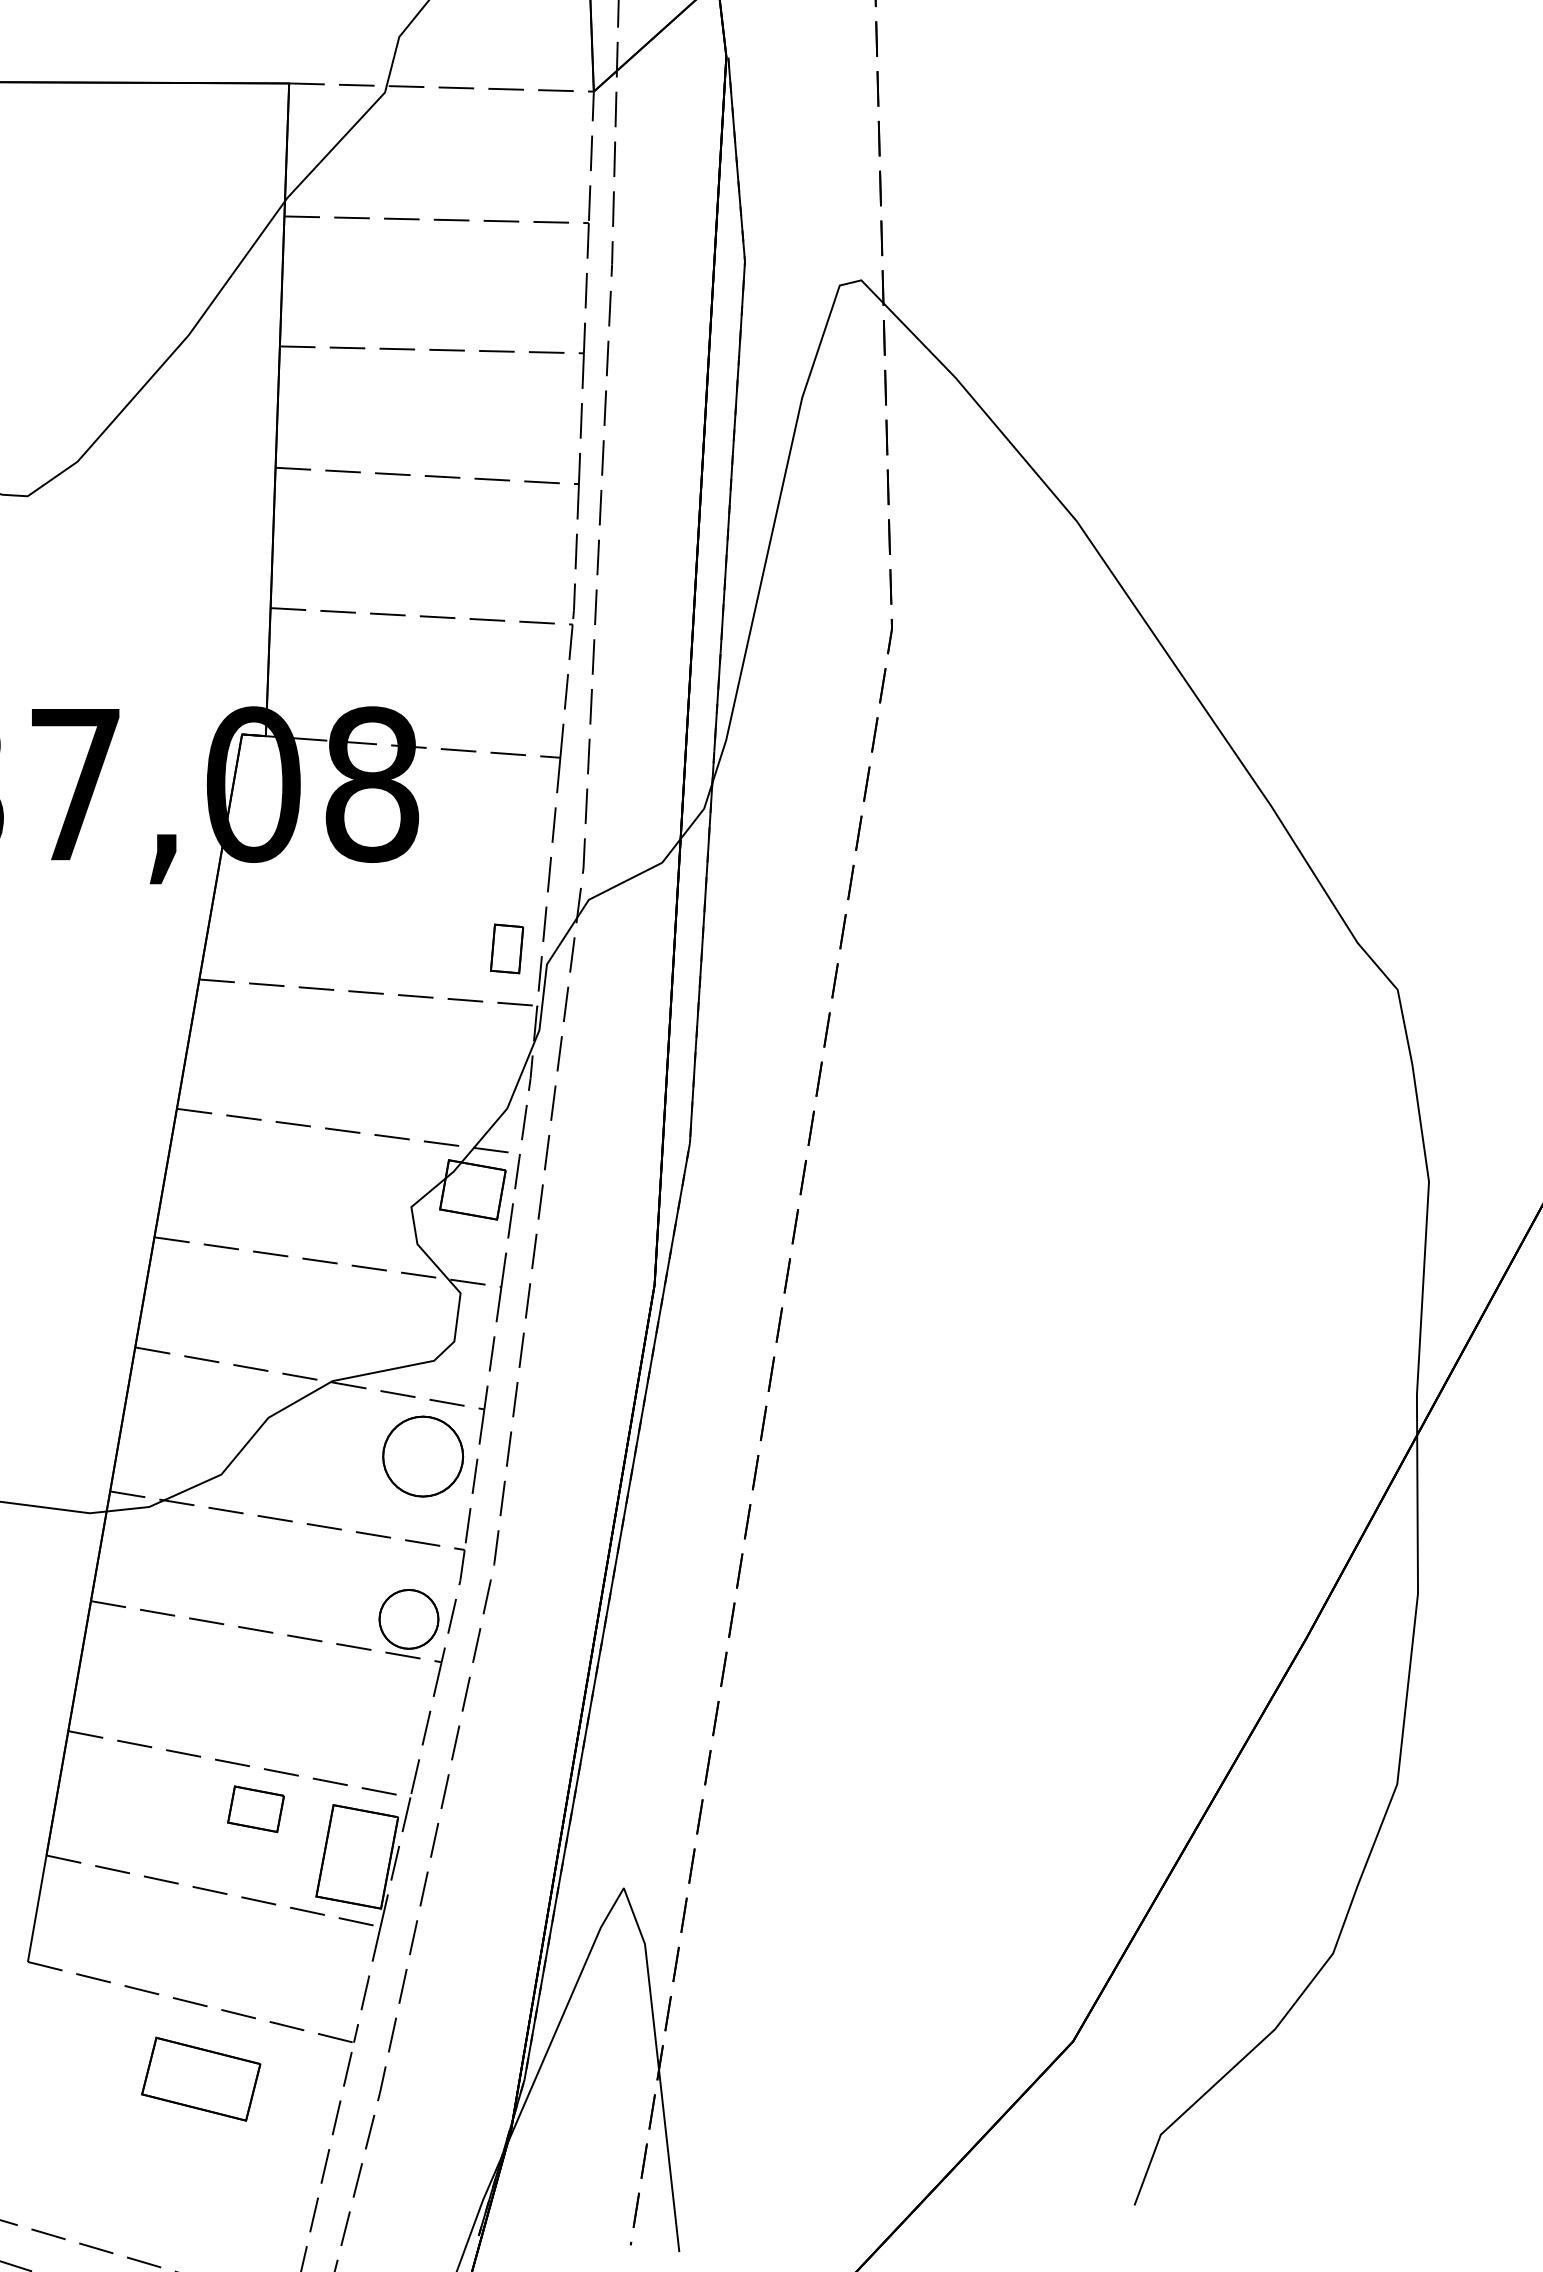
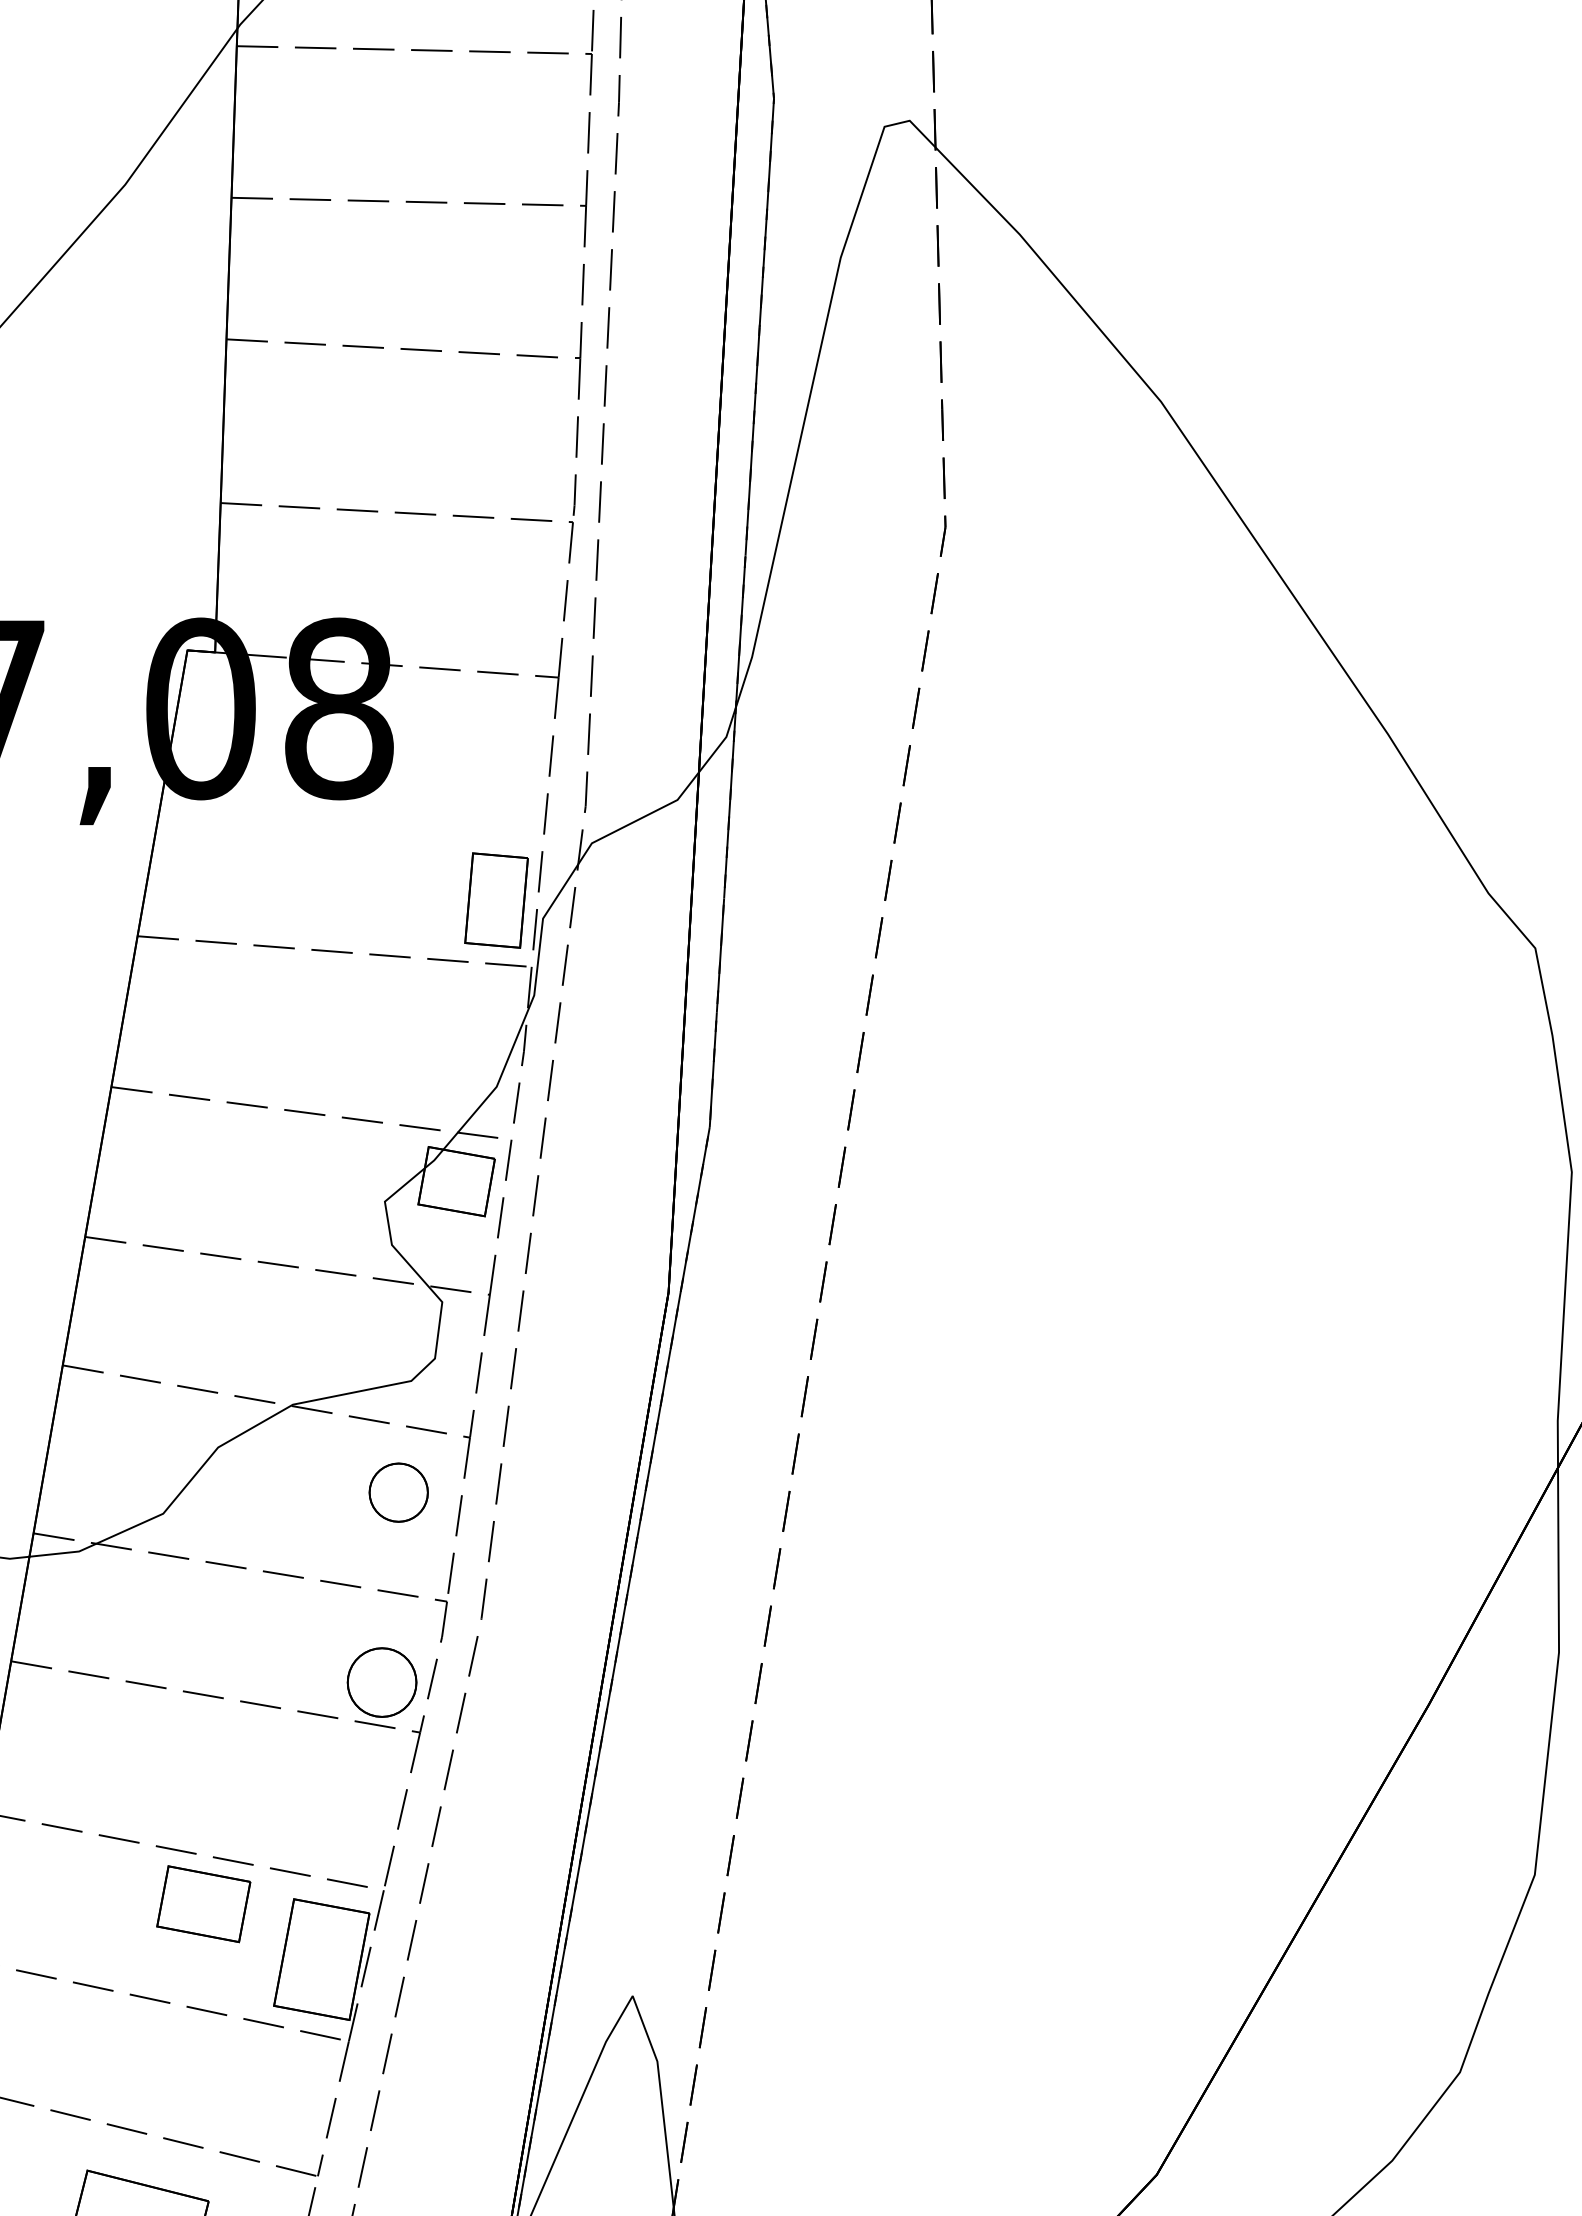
part: (506, 948) -> (495, 900), size x1.67
part: (423, 1456) -> (399, 1492), size x0.62
part: (255, 1808) -> (203, 1903), size x1.43

